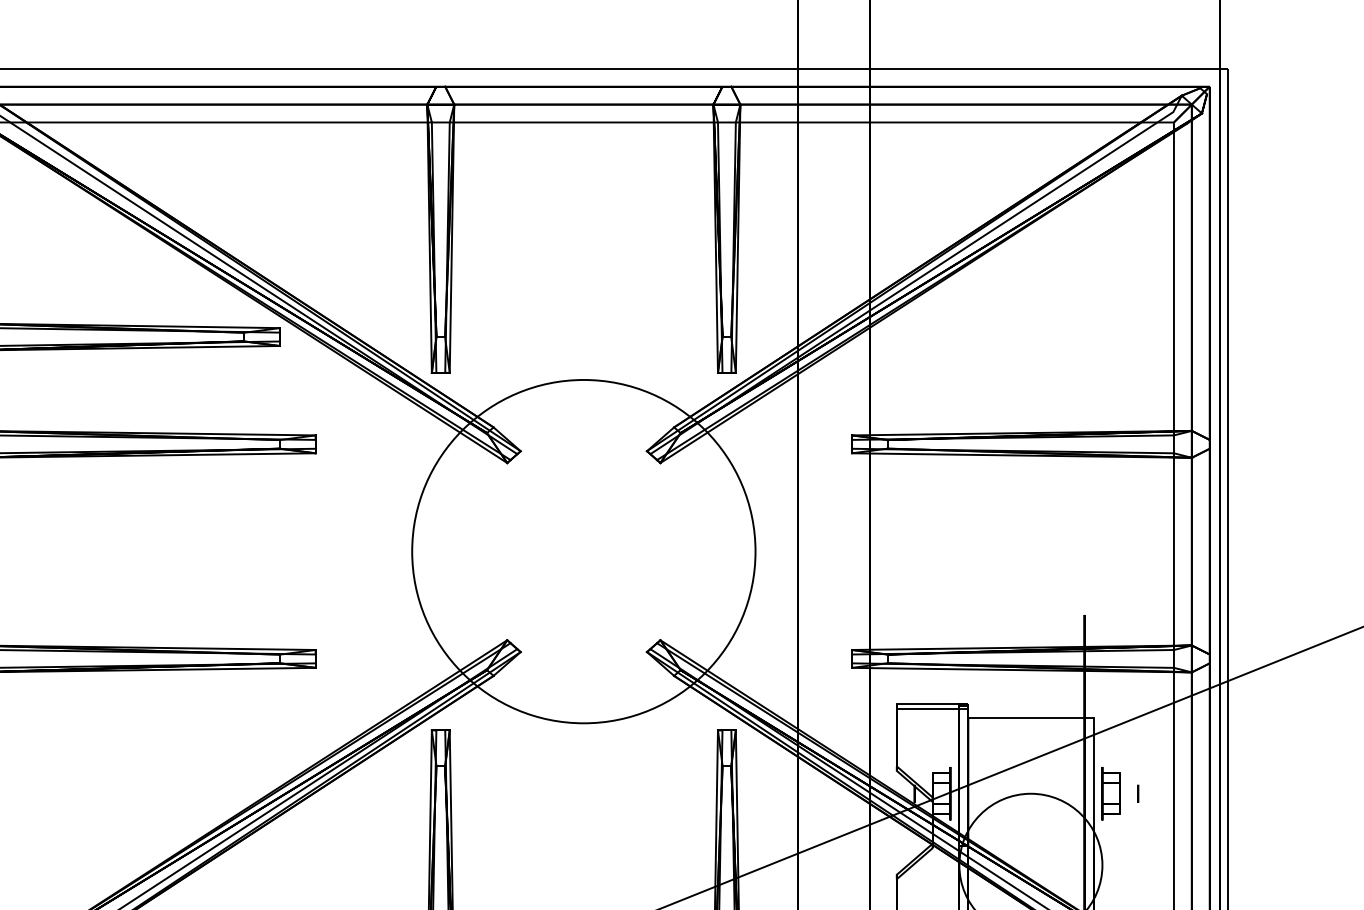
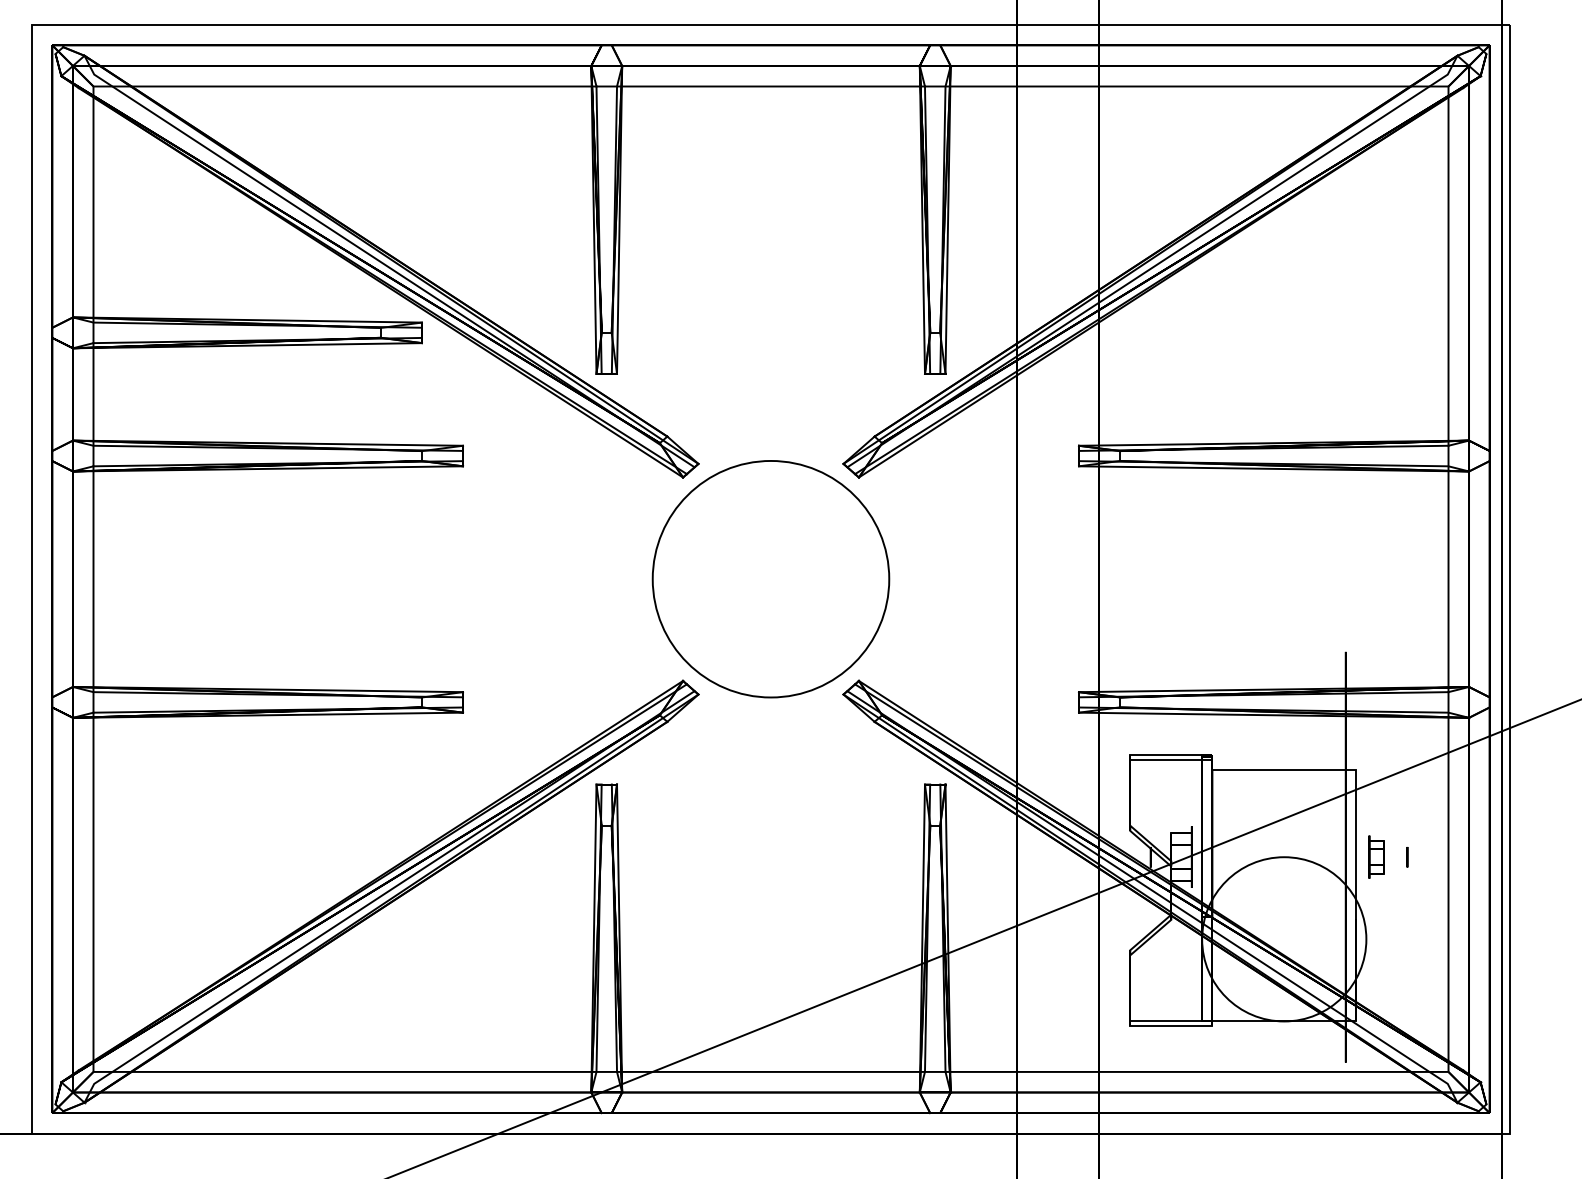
circle: (583, 551) -> (770, 579), size x0.6
part: (1111, 793) -> (1376, 856), size x0.7

